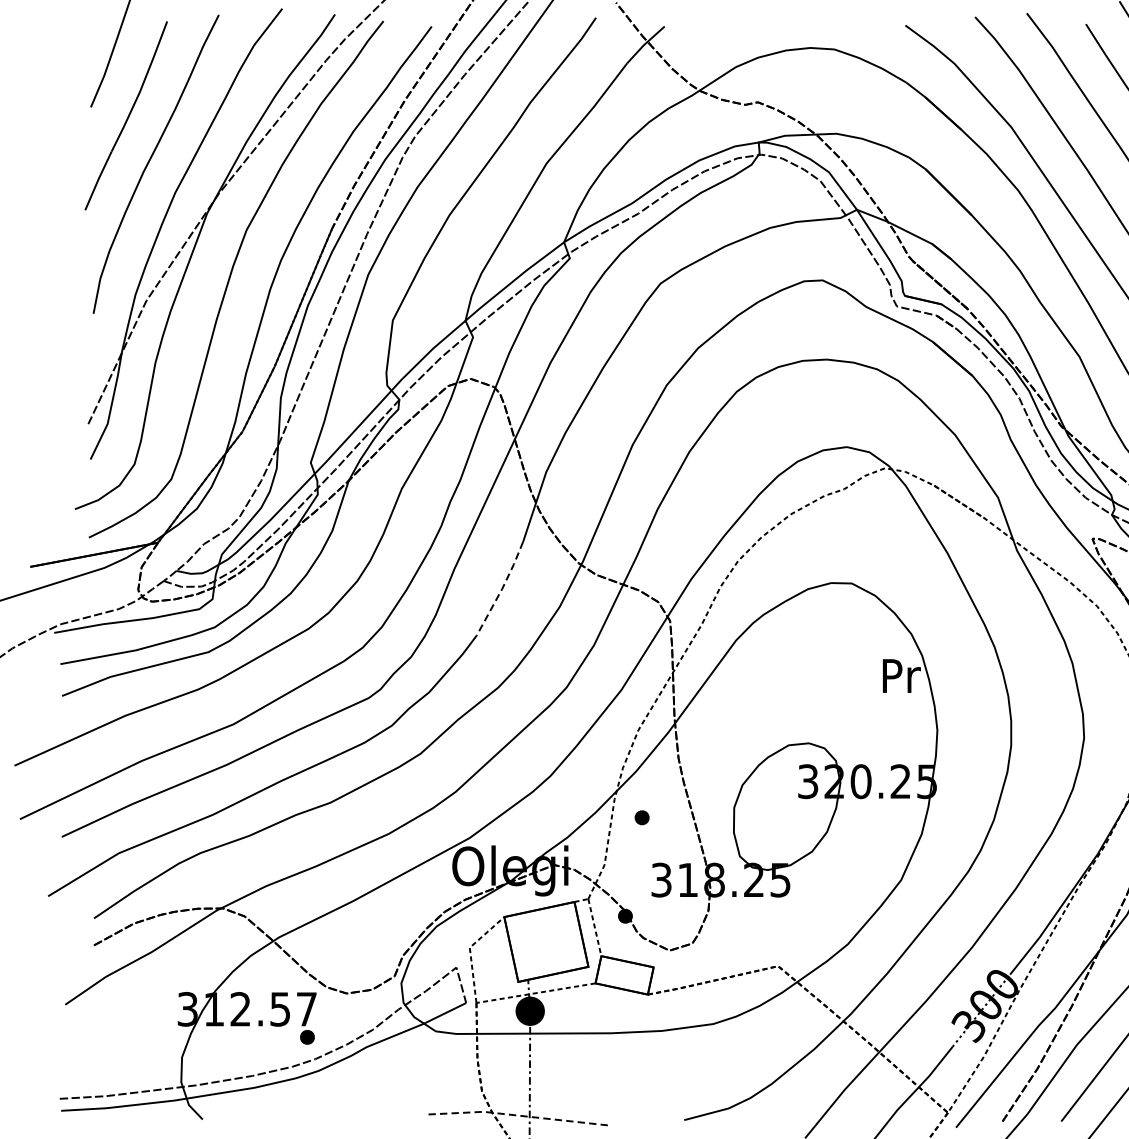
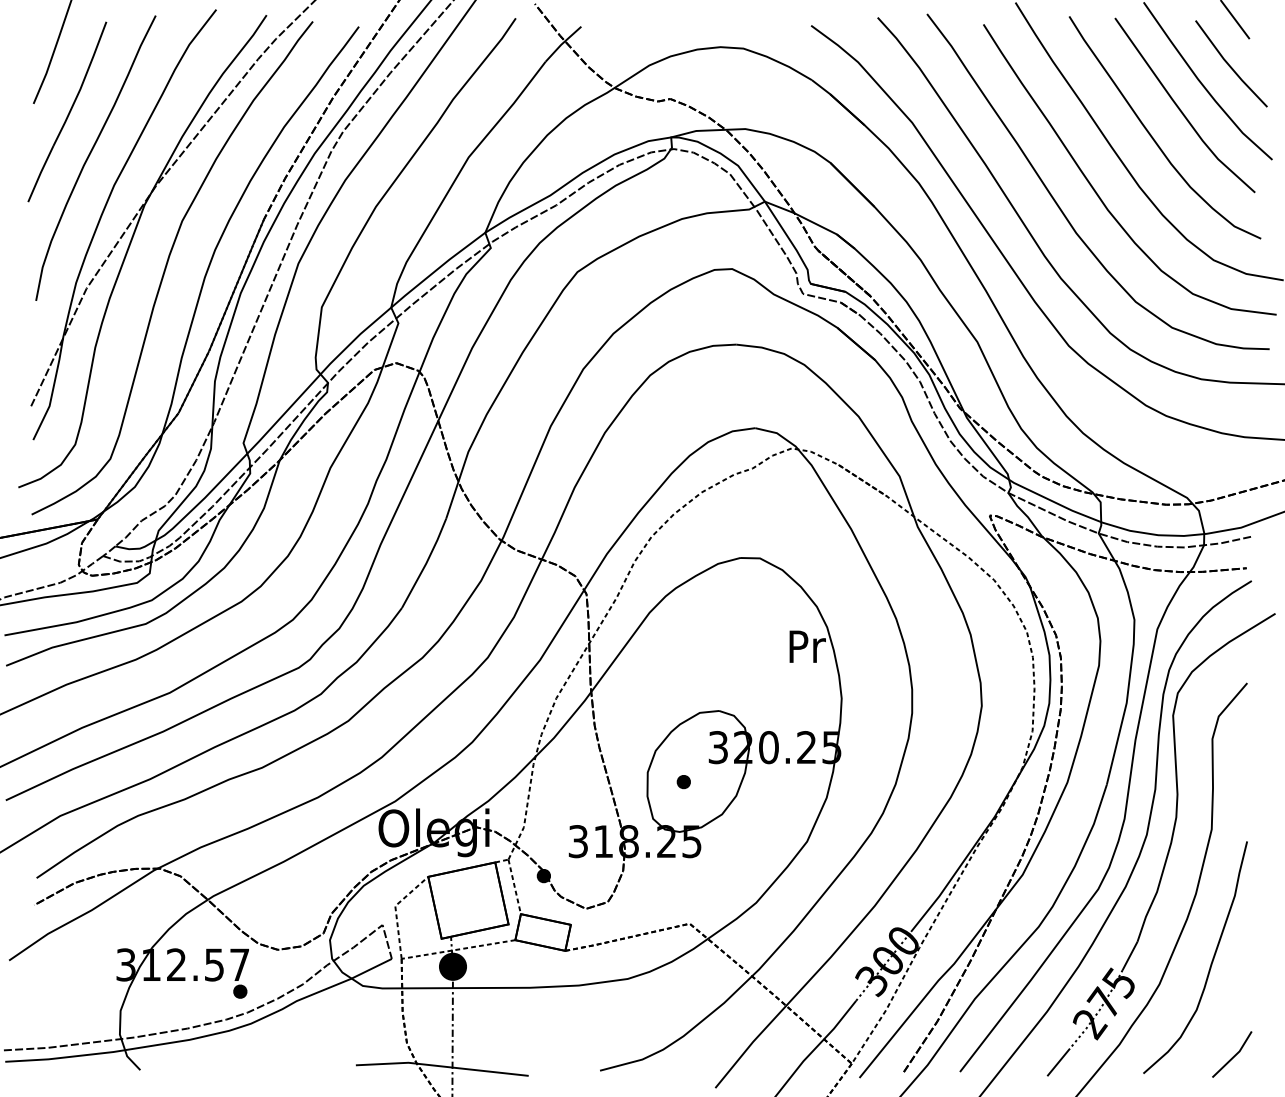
line: (502, 588) -> (426, 563), dashed -> solid
part: (641, 818) -> (683, 782), moved
line: (519, 1115) -> (442, 1066), dashed -> solid

